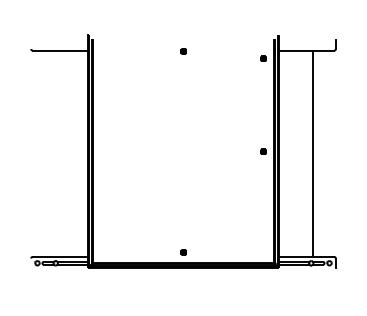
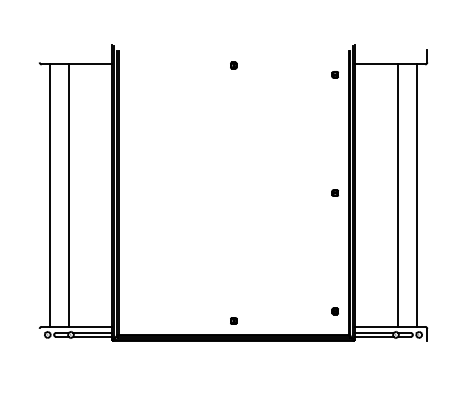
line: (39, 153) -> (50, 195), added
line: (54, 153) -> (69, 195), added
line: (328, 153) -> (417, 195), added
part: (262, 244) -> (334, 311), added

